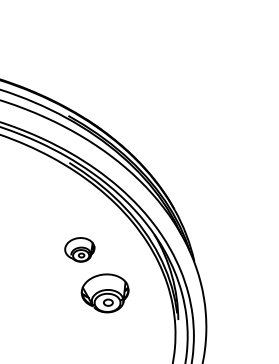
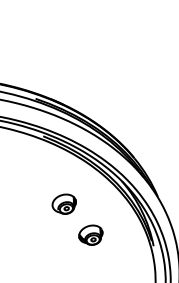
part: (104, 292) -> (90, 234), size x0.62

